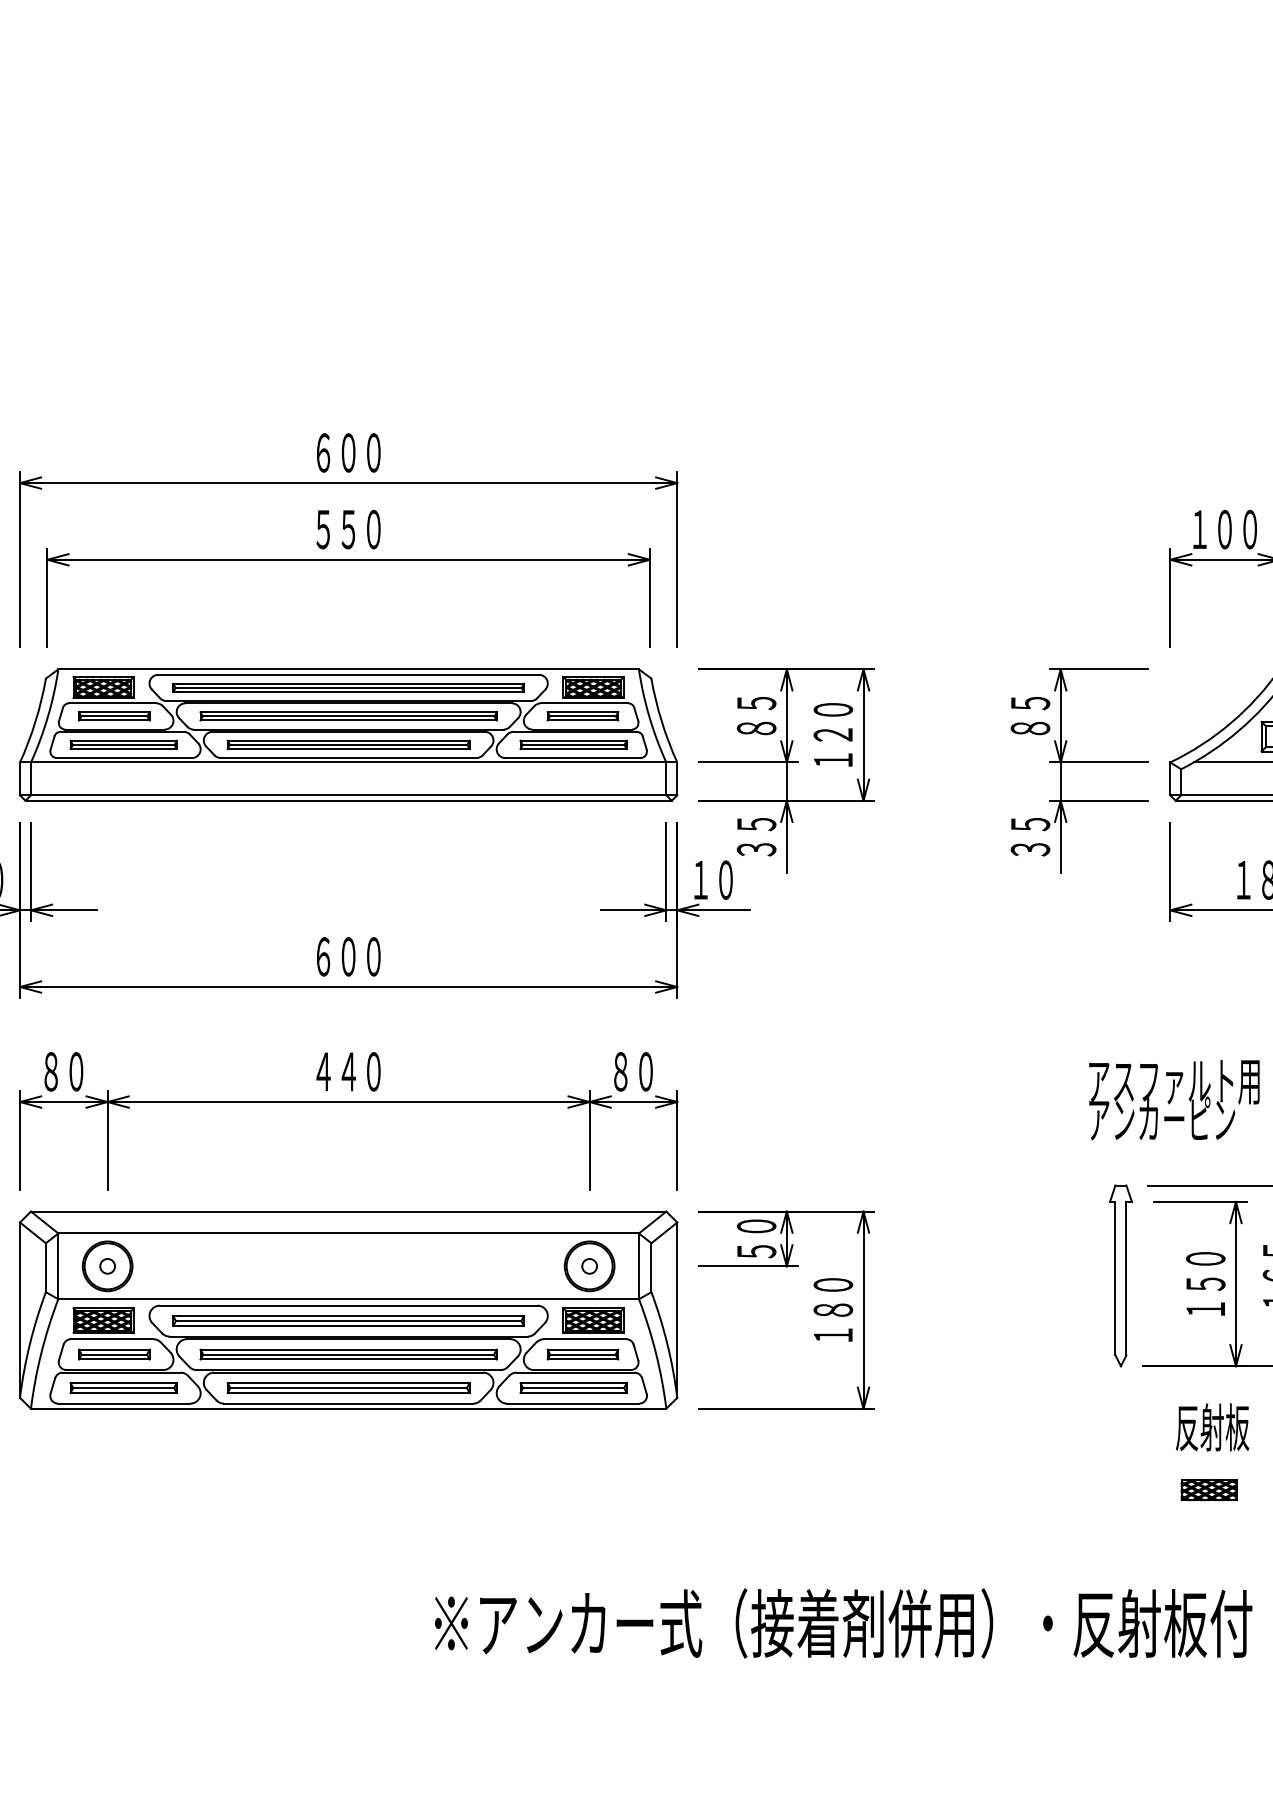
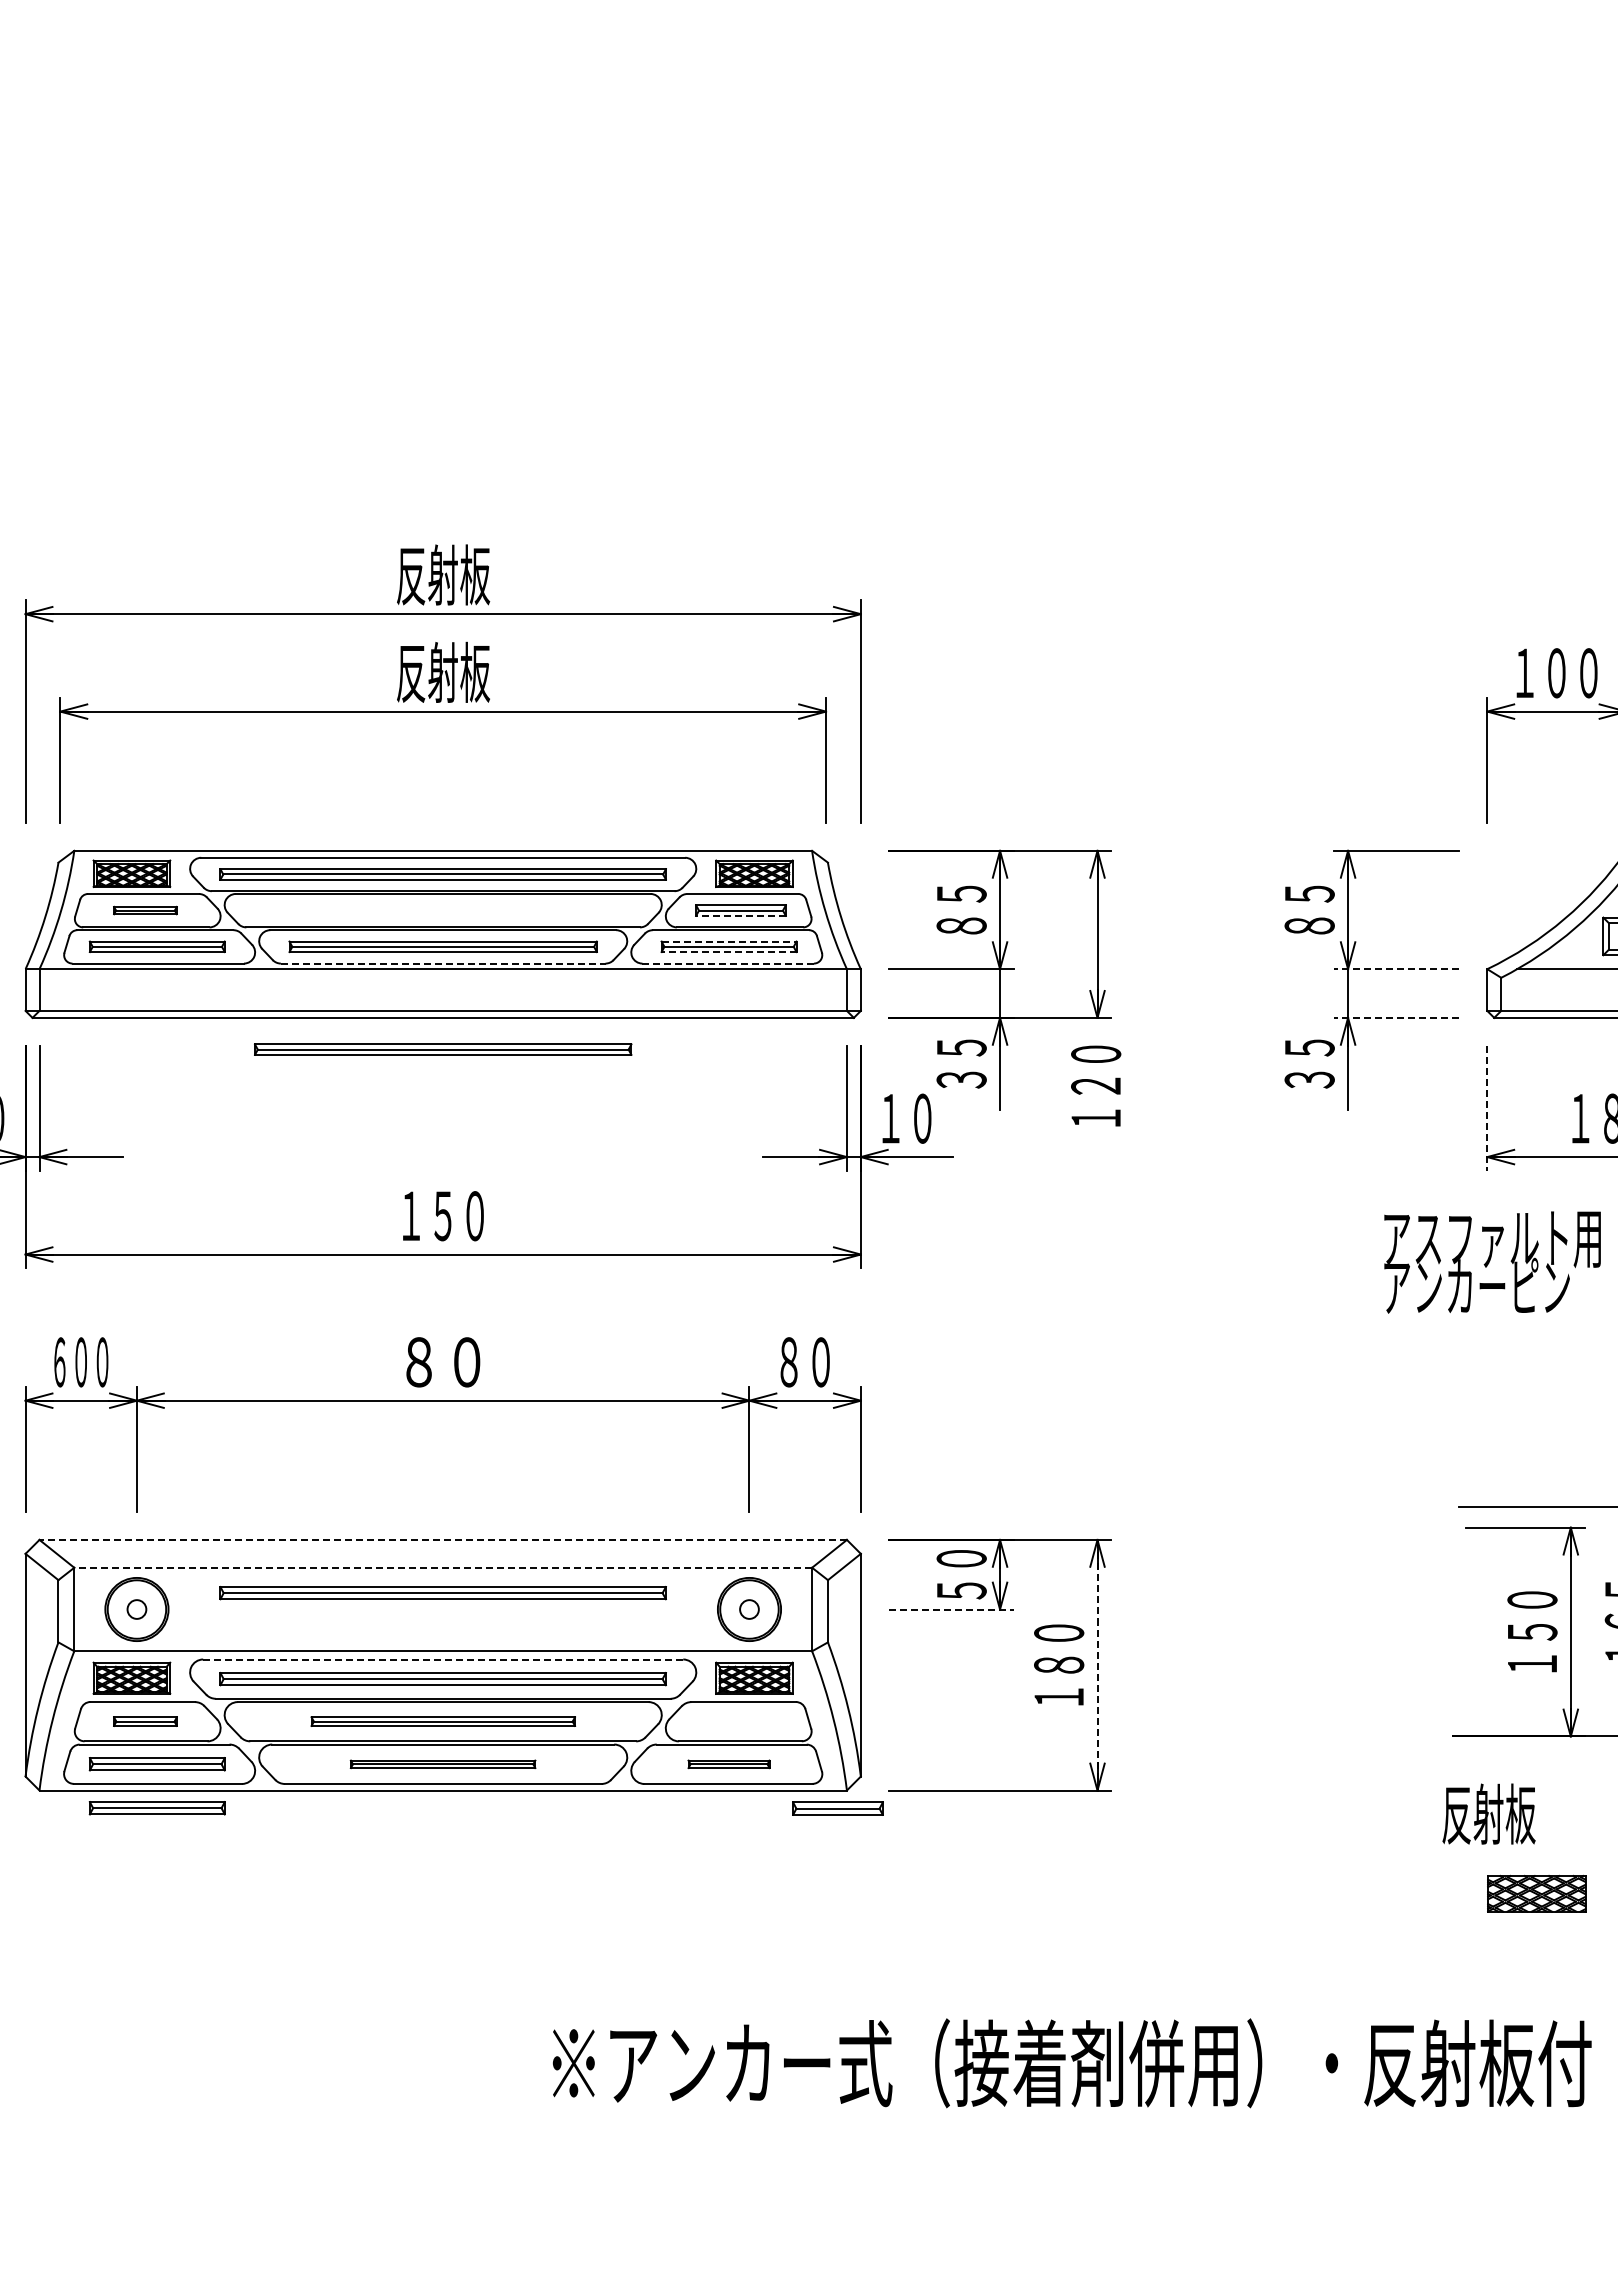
text: (348, 451) -> (443, 574), ６００ -> 反射板
text: (348, 528) -> (443, 671), ５５０ -> 反射板
part: (114, 716) -> (145, 910), size x0.7
part: (348, 716) -> (443, 1049), moved
line: (582, 720) -> (740, 915), solid -> dashed
text: (833, 734) -> (1096, 1085), moved
line: (573, 740) -> (729, 941), solid -> dashed
line: (573, 749) -> (728, 952), solid -> dashed
line: (348, 758) -> (443, 963), solid -> dashed
line: (573, 758) -> (728, 963), solid -> dashed
line: (1098, 762) -> (1396, 969), solid -> dashed
line: (1098, 800) -> (1396, 1017), solid -> dashed
line: (1170, 872) -> (1487, 1108), solid -> dashed
text: (336, 957) -> (427, 1216), ６００ -> １５０
text: (64, 1071) -> (81, 1362), ８０ -> ６００
text: (348, 1071) -> (442, 1362), ４４０ -> ８０
text: (1174, 1100) -> (1492, 1262), moved
line: (348, 1211) -> (443, 1539), solid -> dashed
line: (348, 1233) -> (443, 1567), solid -> dashed
part: (348, 1253) -> (442, 1593), added
line: (748, 1266) -> (951, 1609), solid -> dashed
part: (1120, 1275) -> (1424, 1621), removed
line: (348, 1305) -> (443, 1659), solid -> dashed
line: (863, 1309) -> (1097, 1664), solid -> dashed
part: (114, 1354) -> (145, 1721), size x0.7
part: (348, 1354) -> (443, 1721), size x0.7
part: (582, 1354) -> (837, 1808), moved
part: (348, 1388) -> (442, 1764), size x0.6
part: (573, 1388) -> (728, 1764), size x0.6
part: (123, 1422) -> (156, 1808), added
text: (1212, 1426) -> (1488, 1813), moved
part: (1208, 1489) -> (1536, 1893), size x1.4

